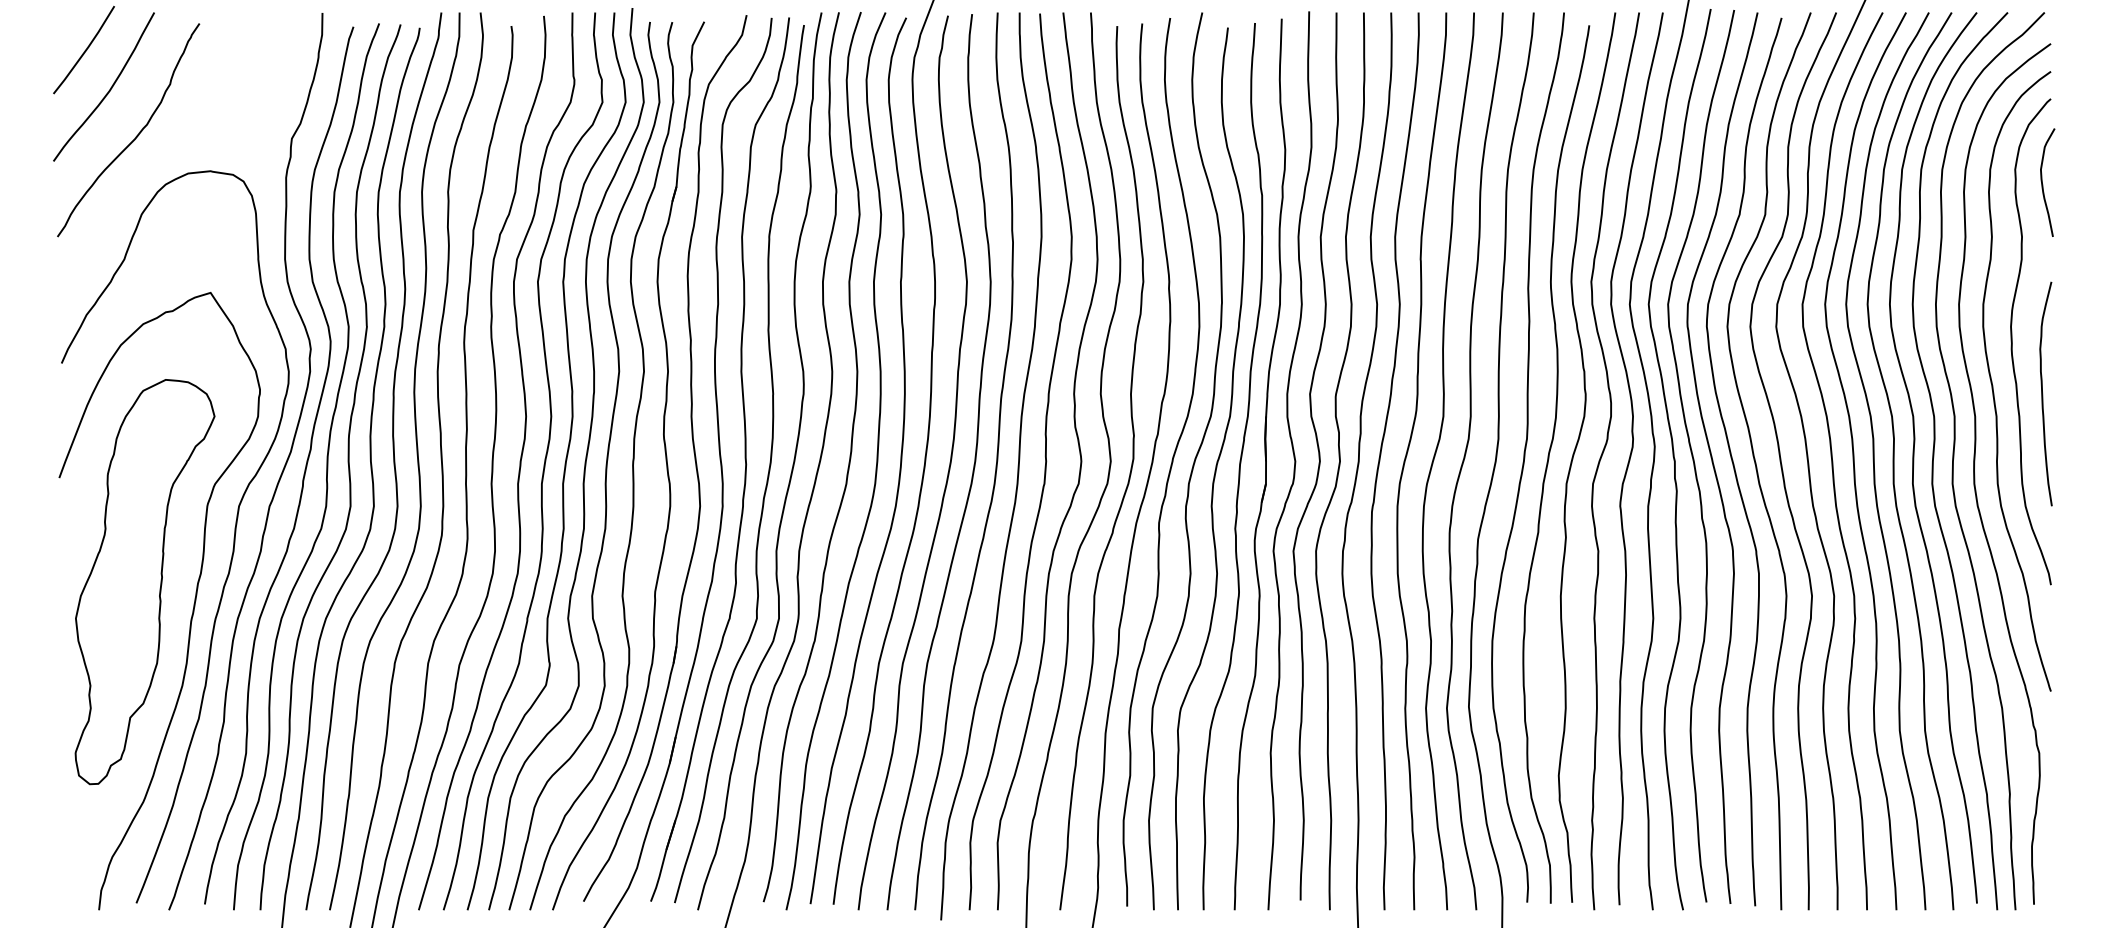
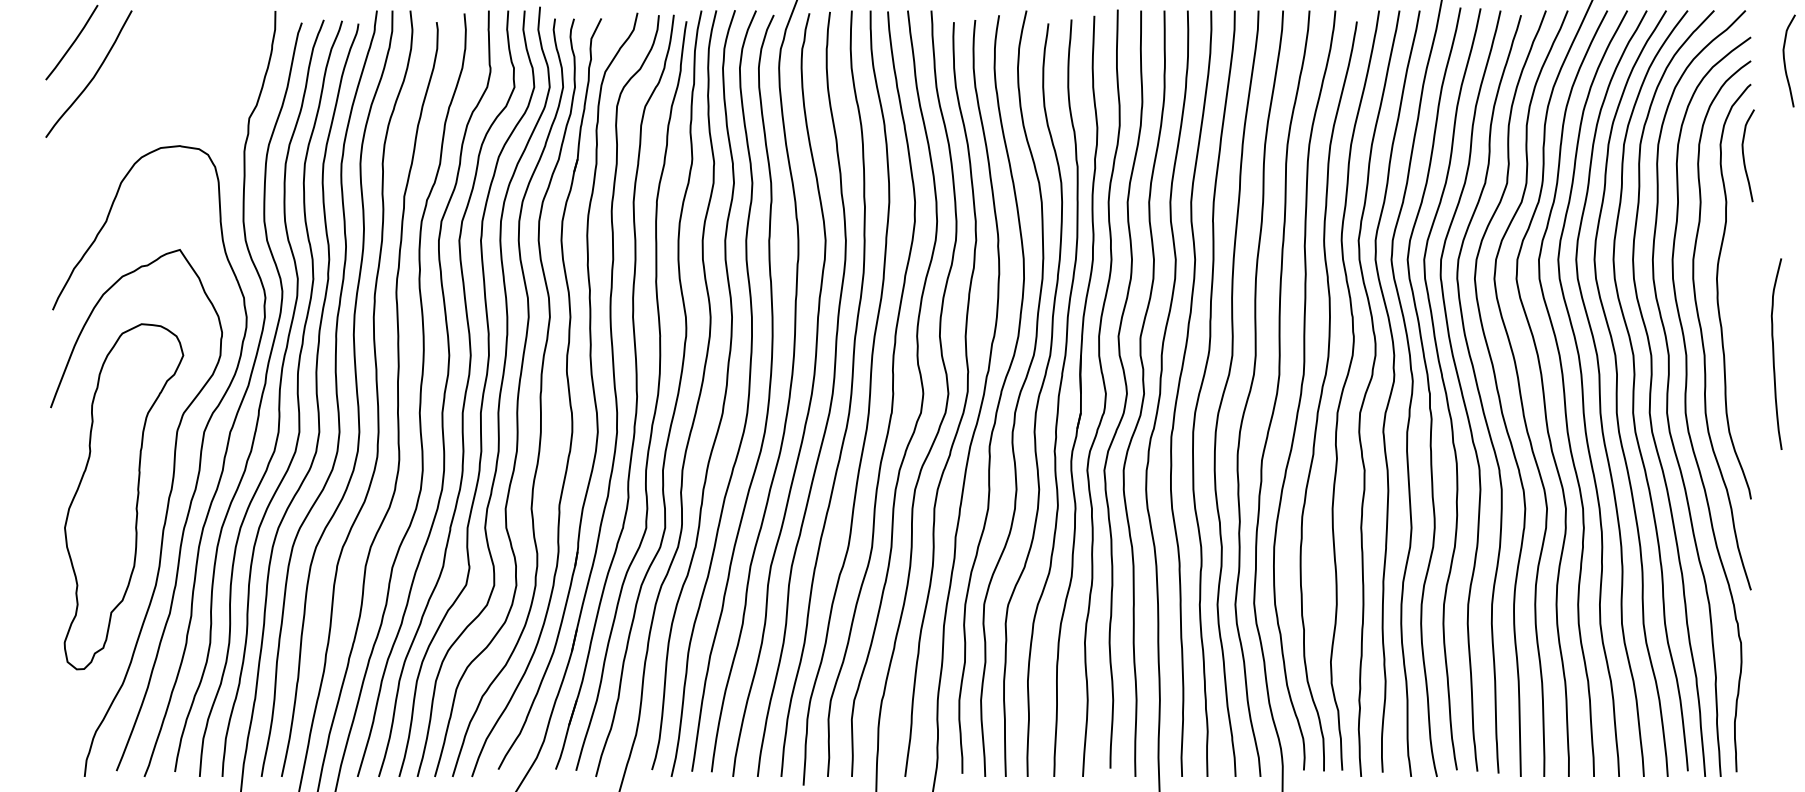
curve: (2091, 73) -> (1785, 62), added
curve: (135, 136) -> (115, 116), removed
curve: (2043, 393) -> (1774, 353), moved

